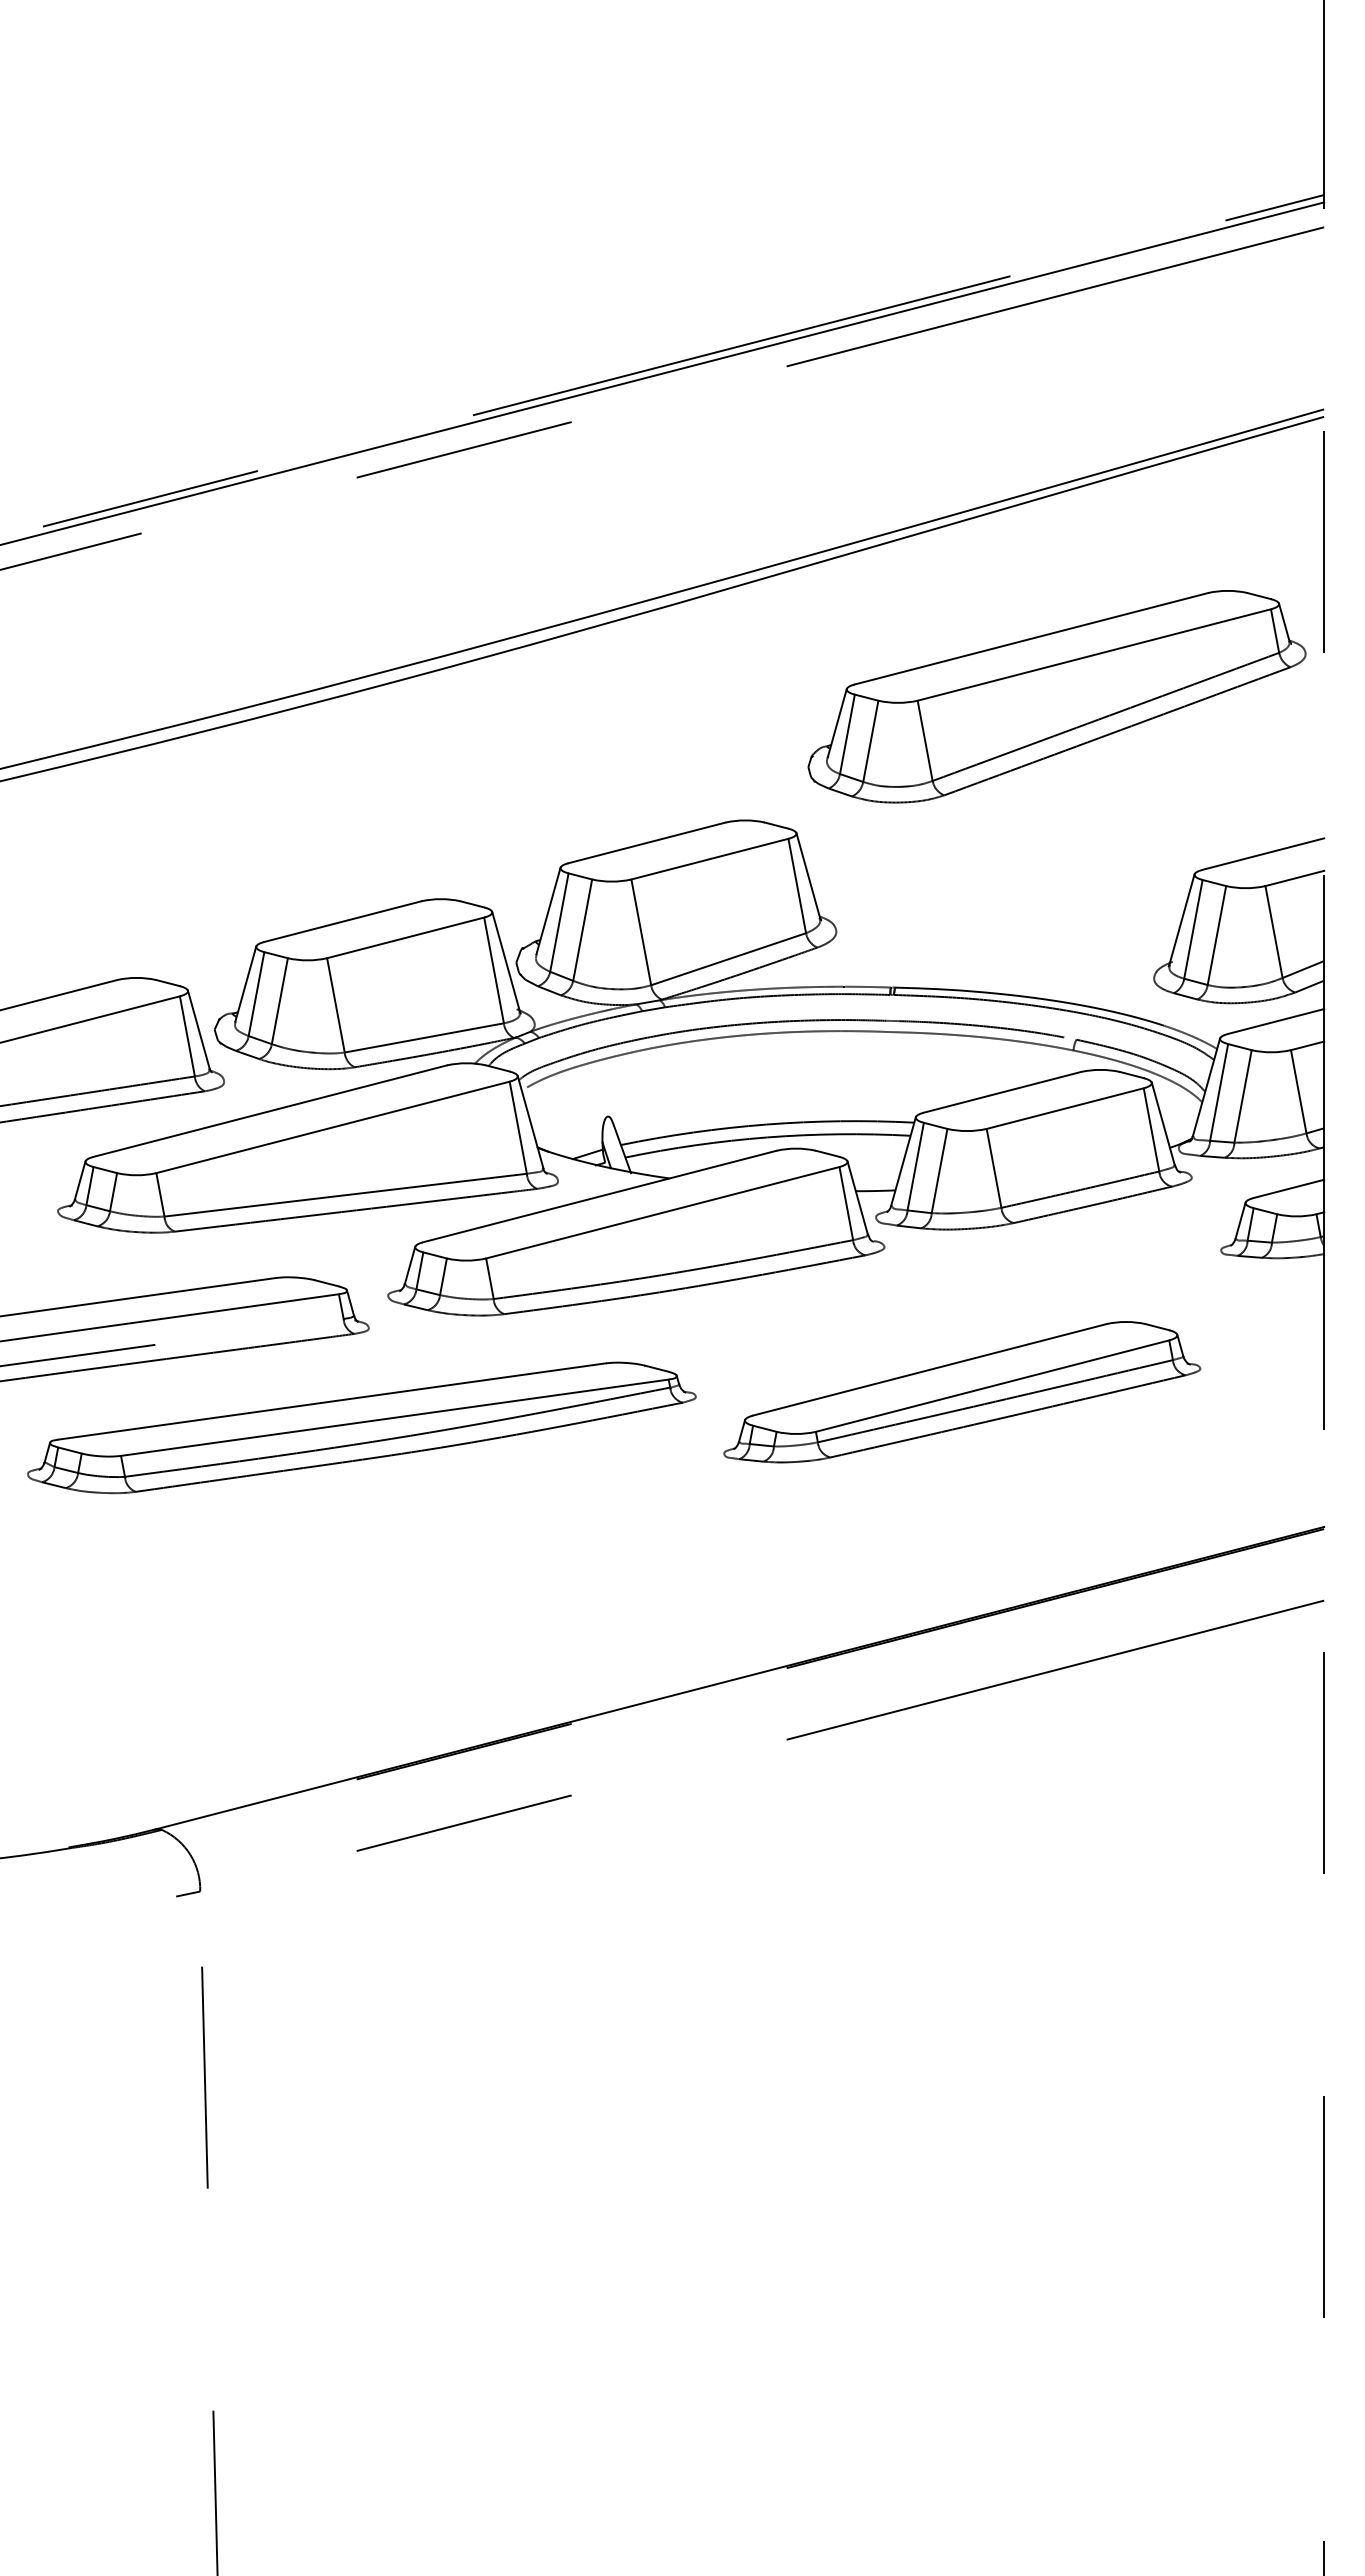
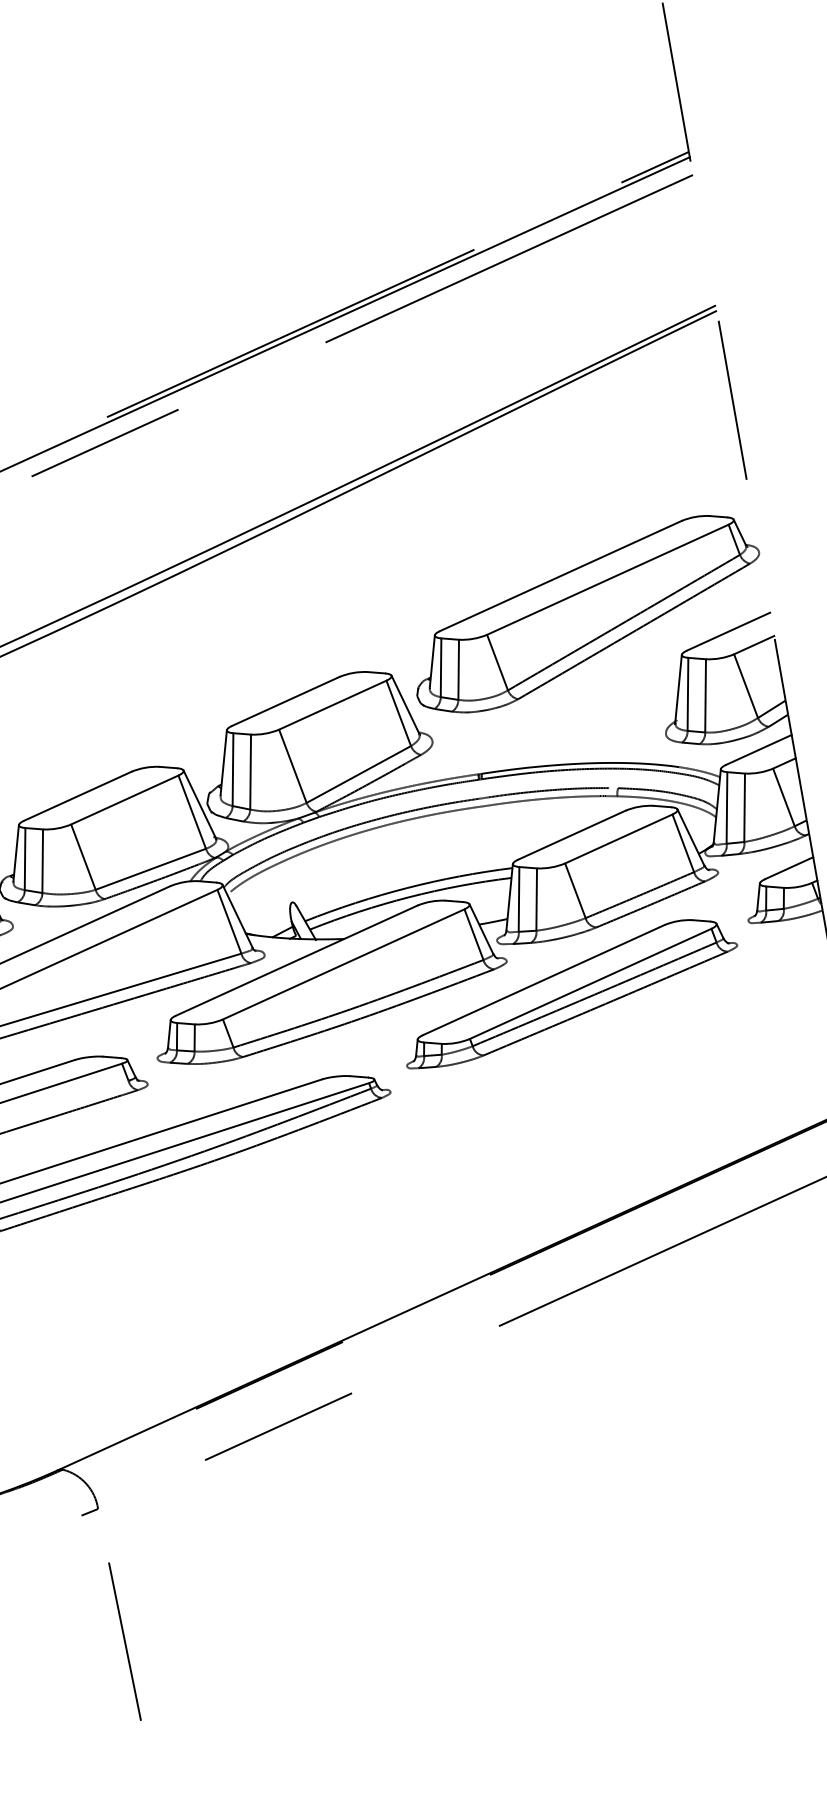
part: (1056, 696) -> (586, 614), moved
part: (962, 1392) -> (569, 992), moved

